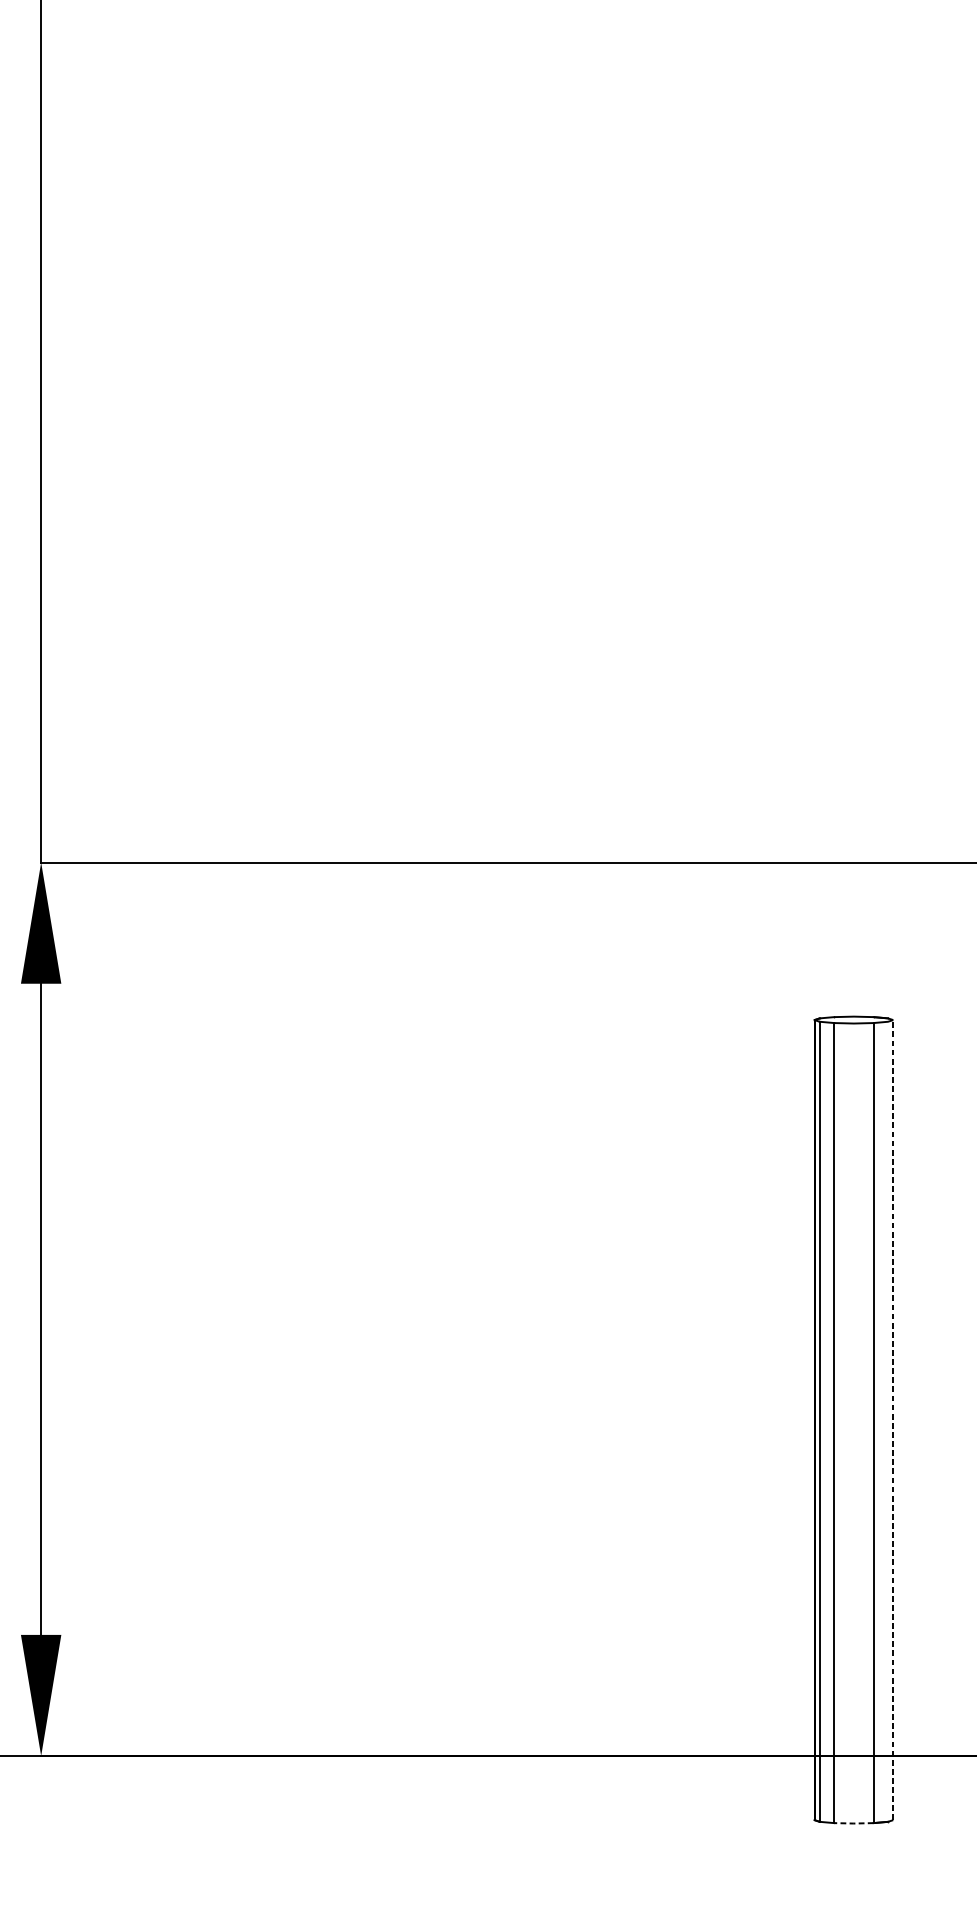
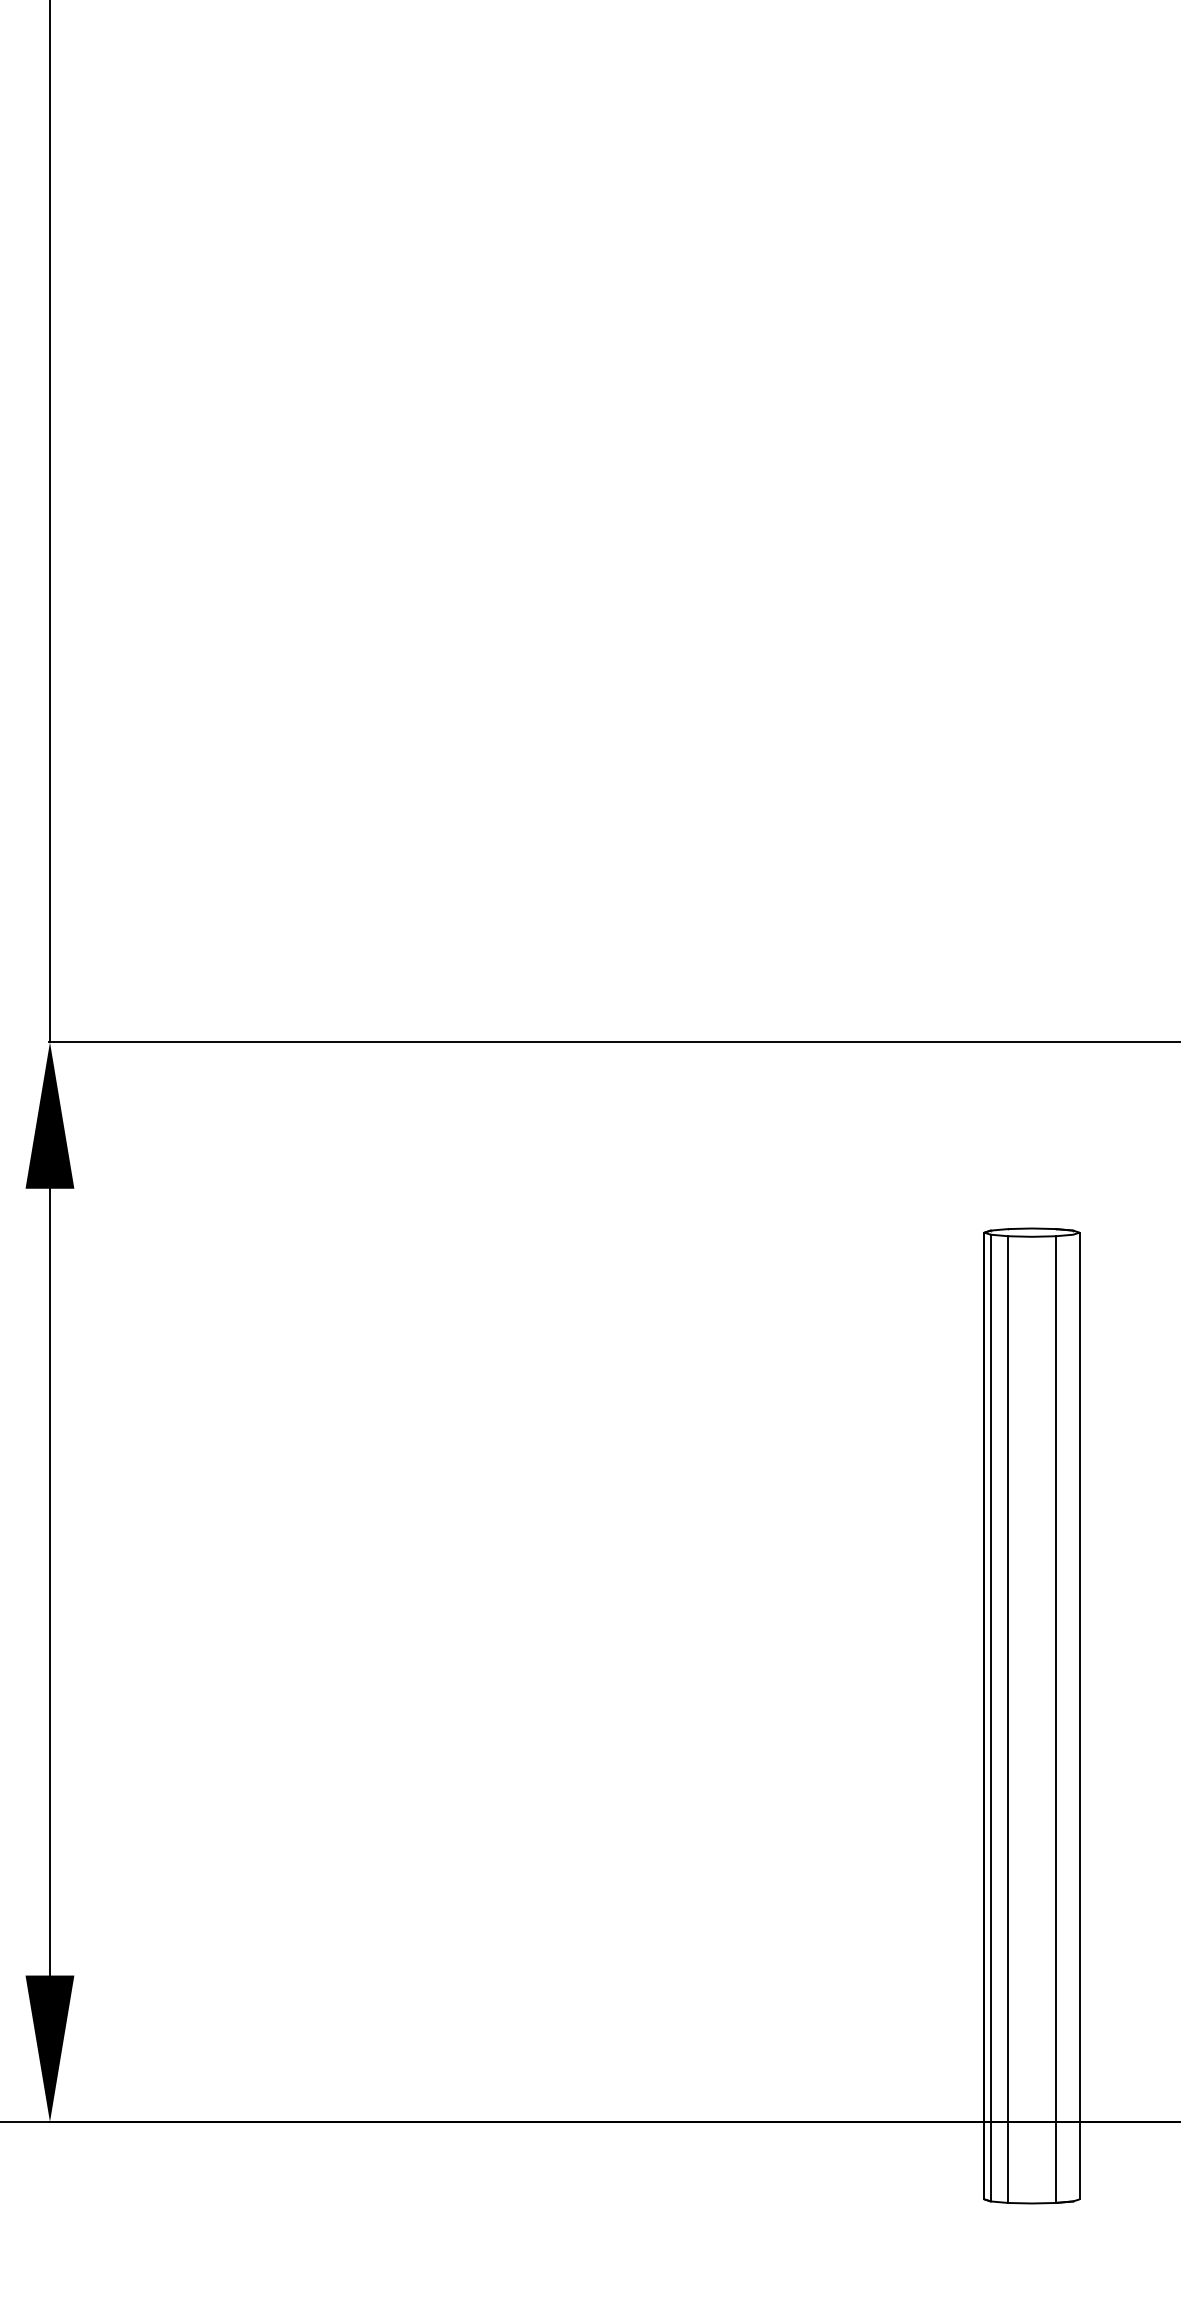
line: (893, 1419) -> (1079, 1715), dashed -> solid
line: (854, 1823) -> (1032, 2203), dashed -> solid

